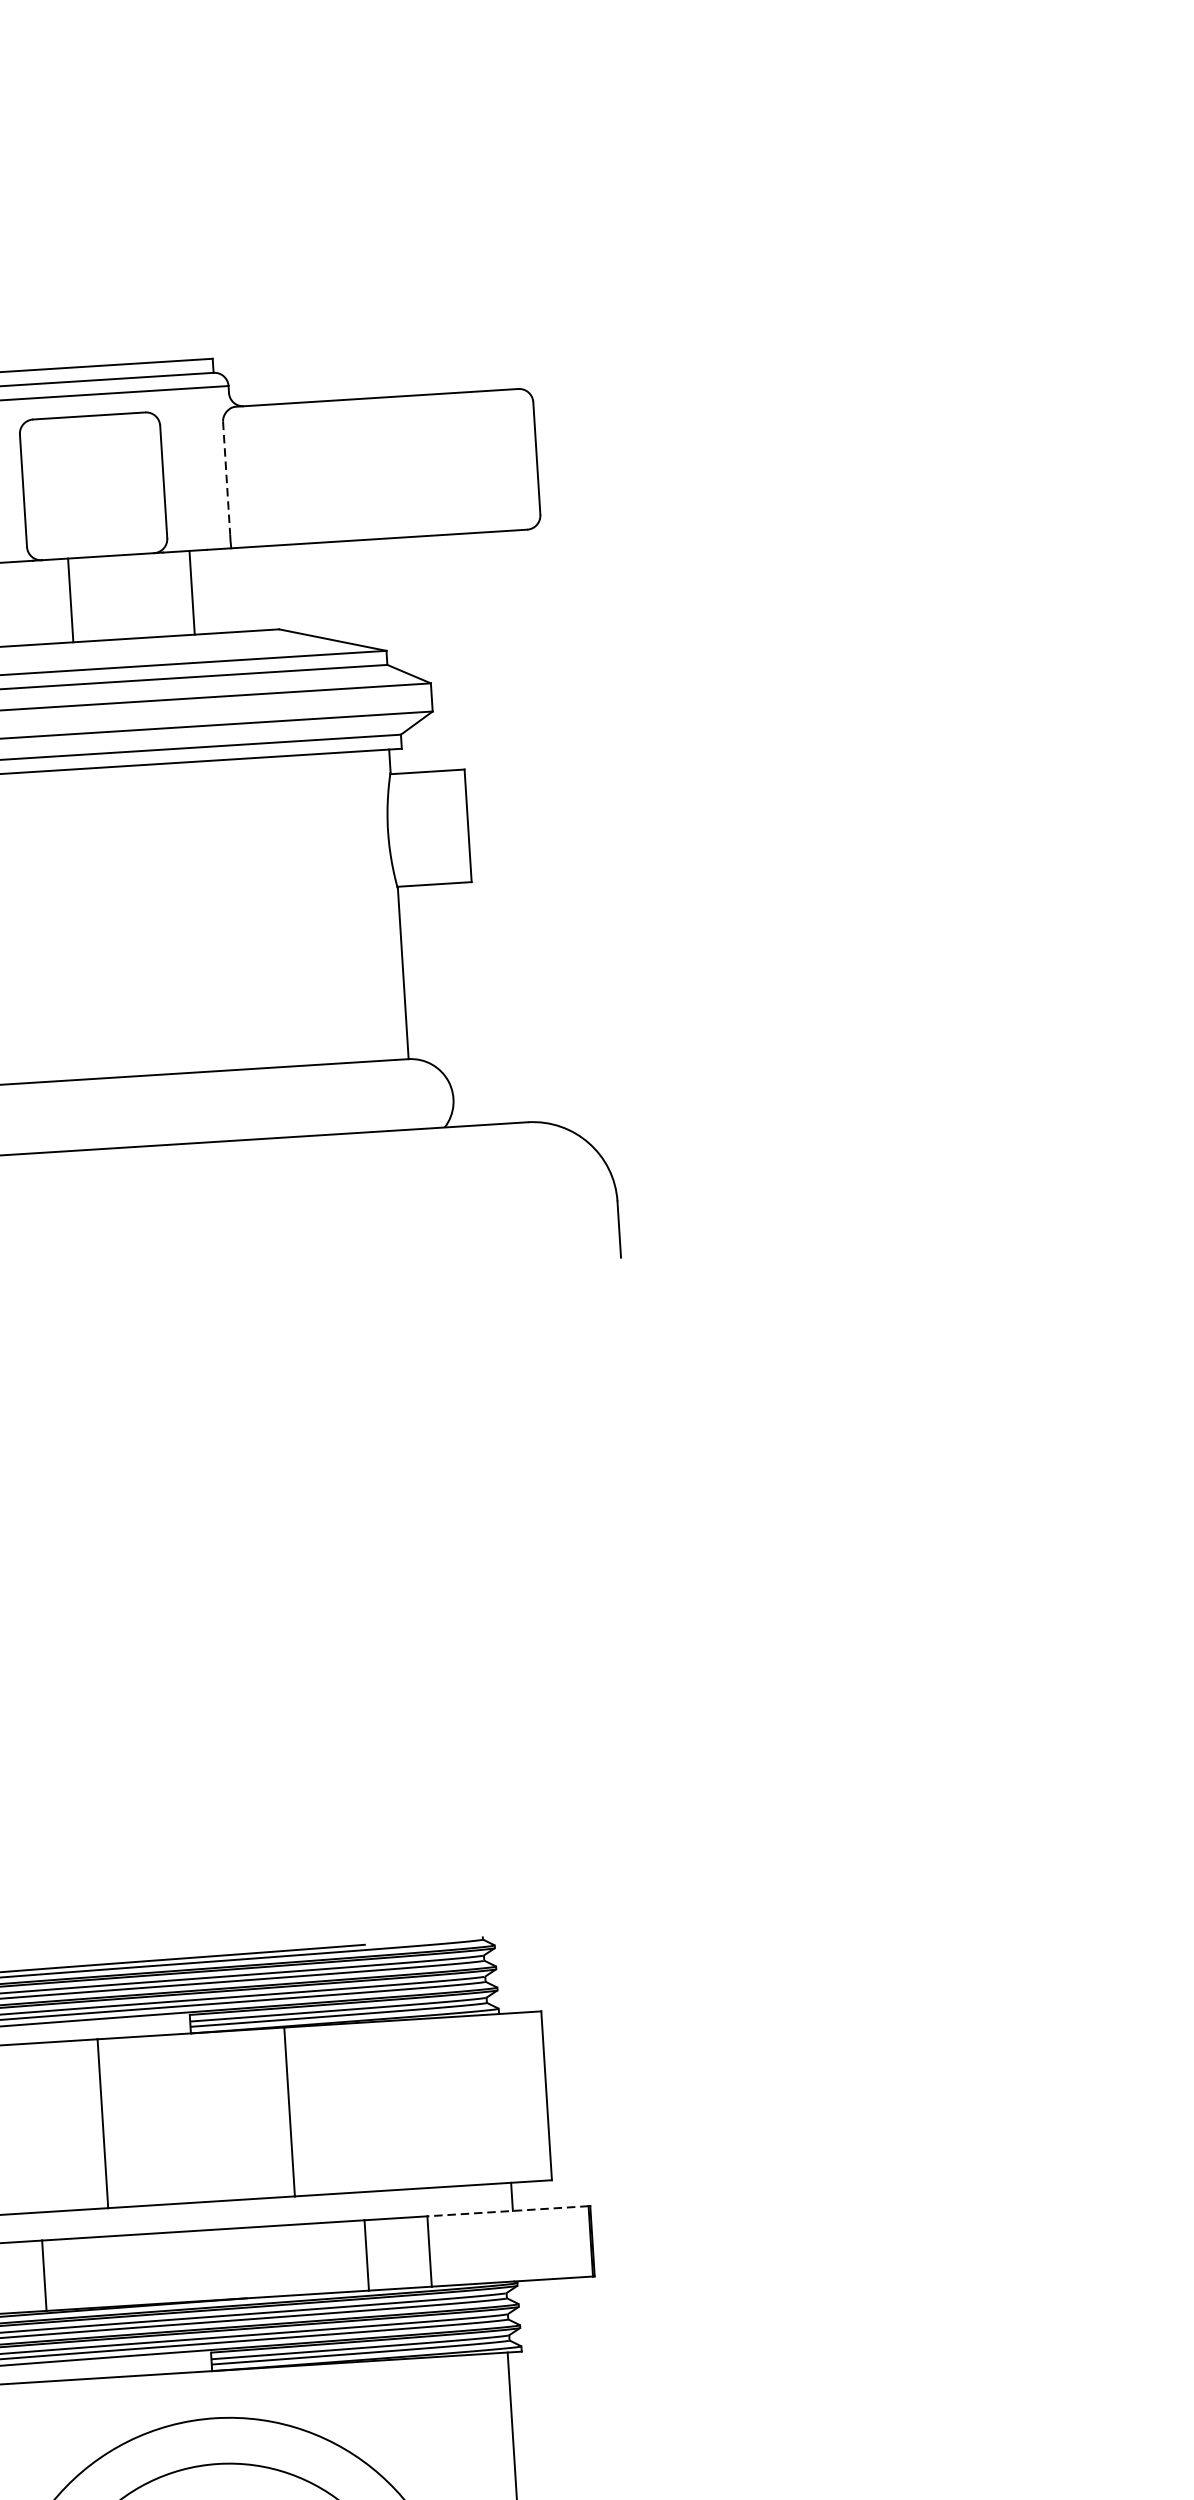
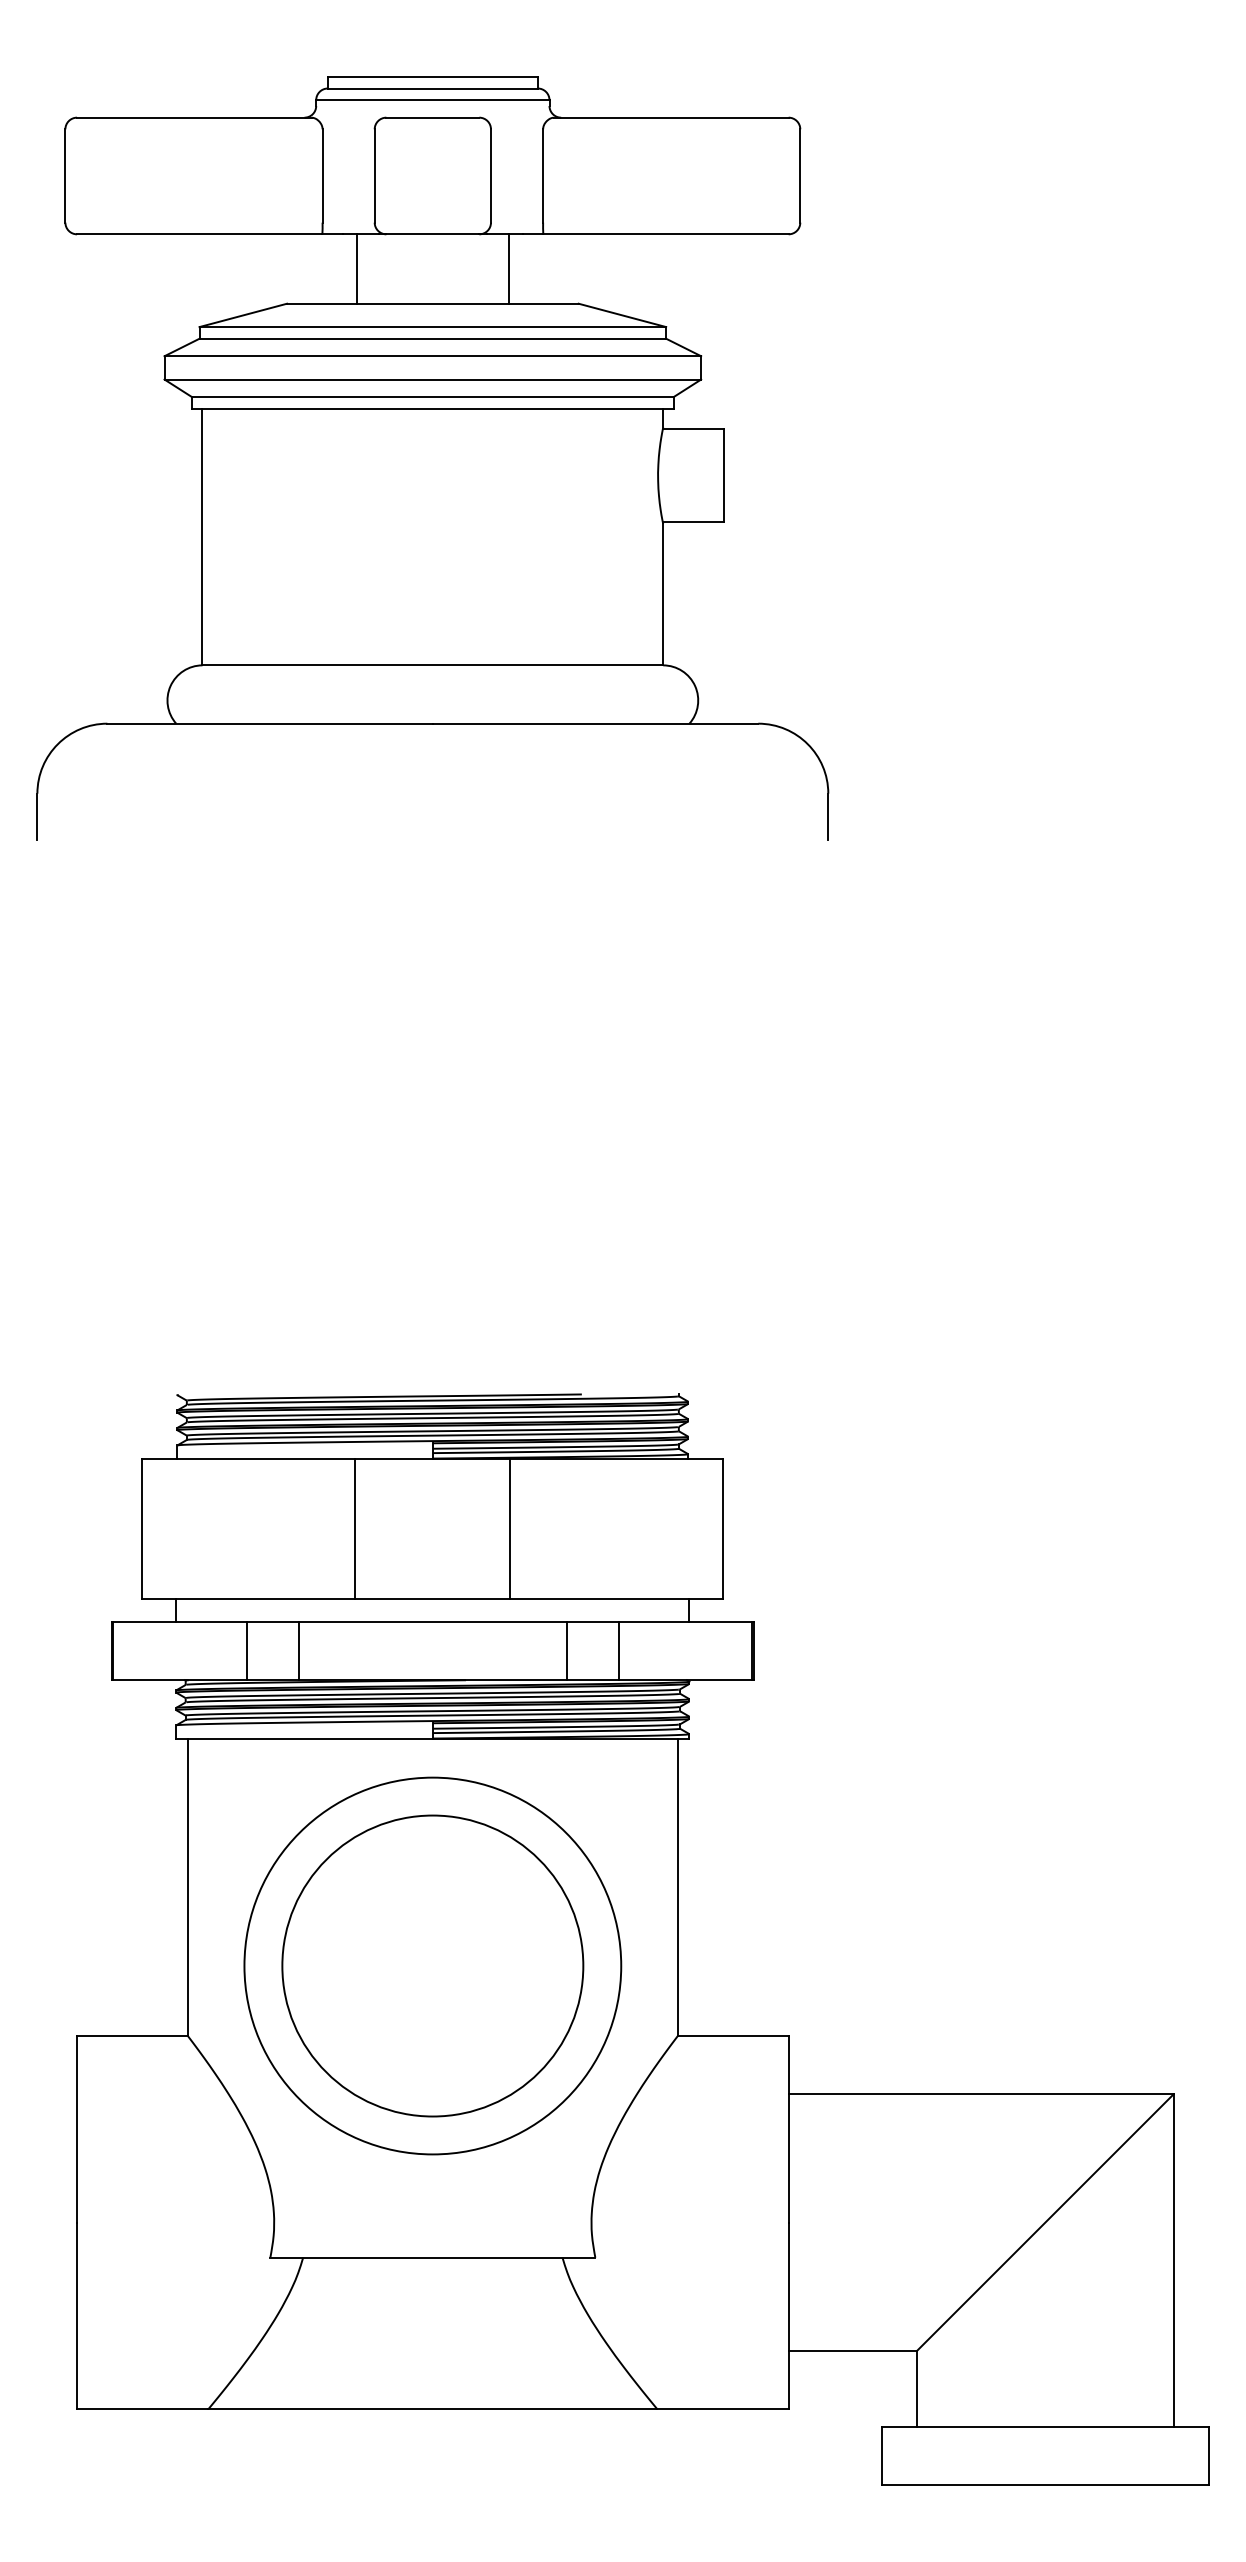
line: (227, 478) -> (543, 176), dashed -> solid
line: (71, 599) -> (357, 268), moved
line: (508, 2210) -> (685, 1621), dashed -> solid

